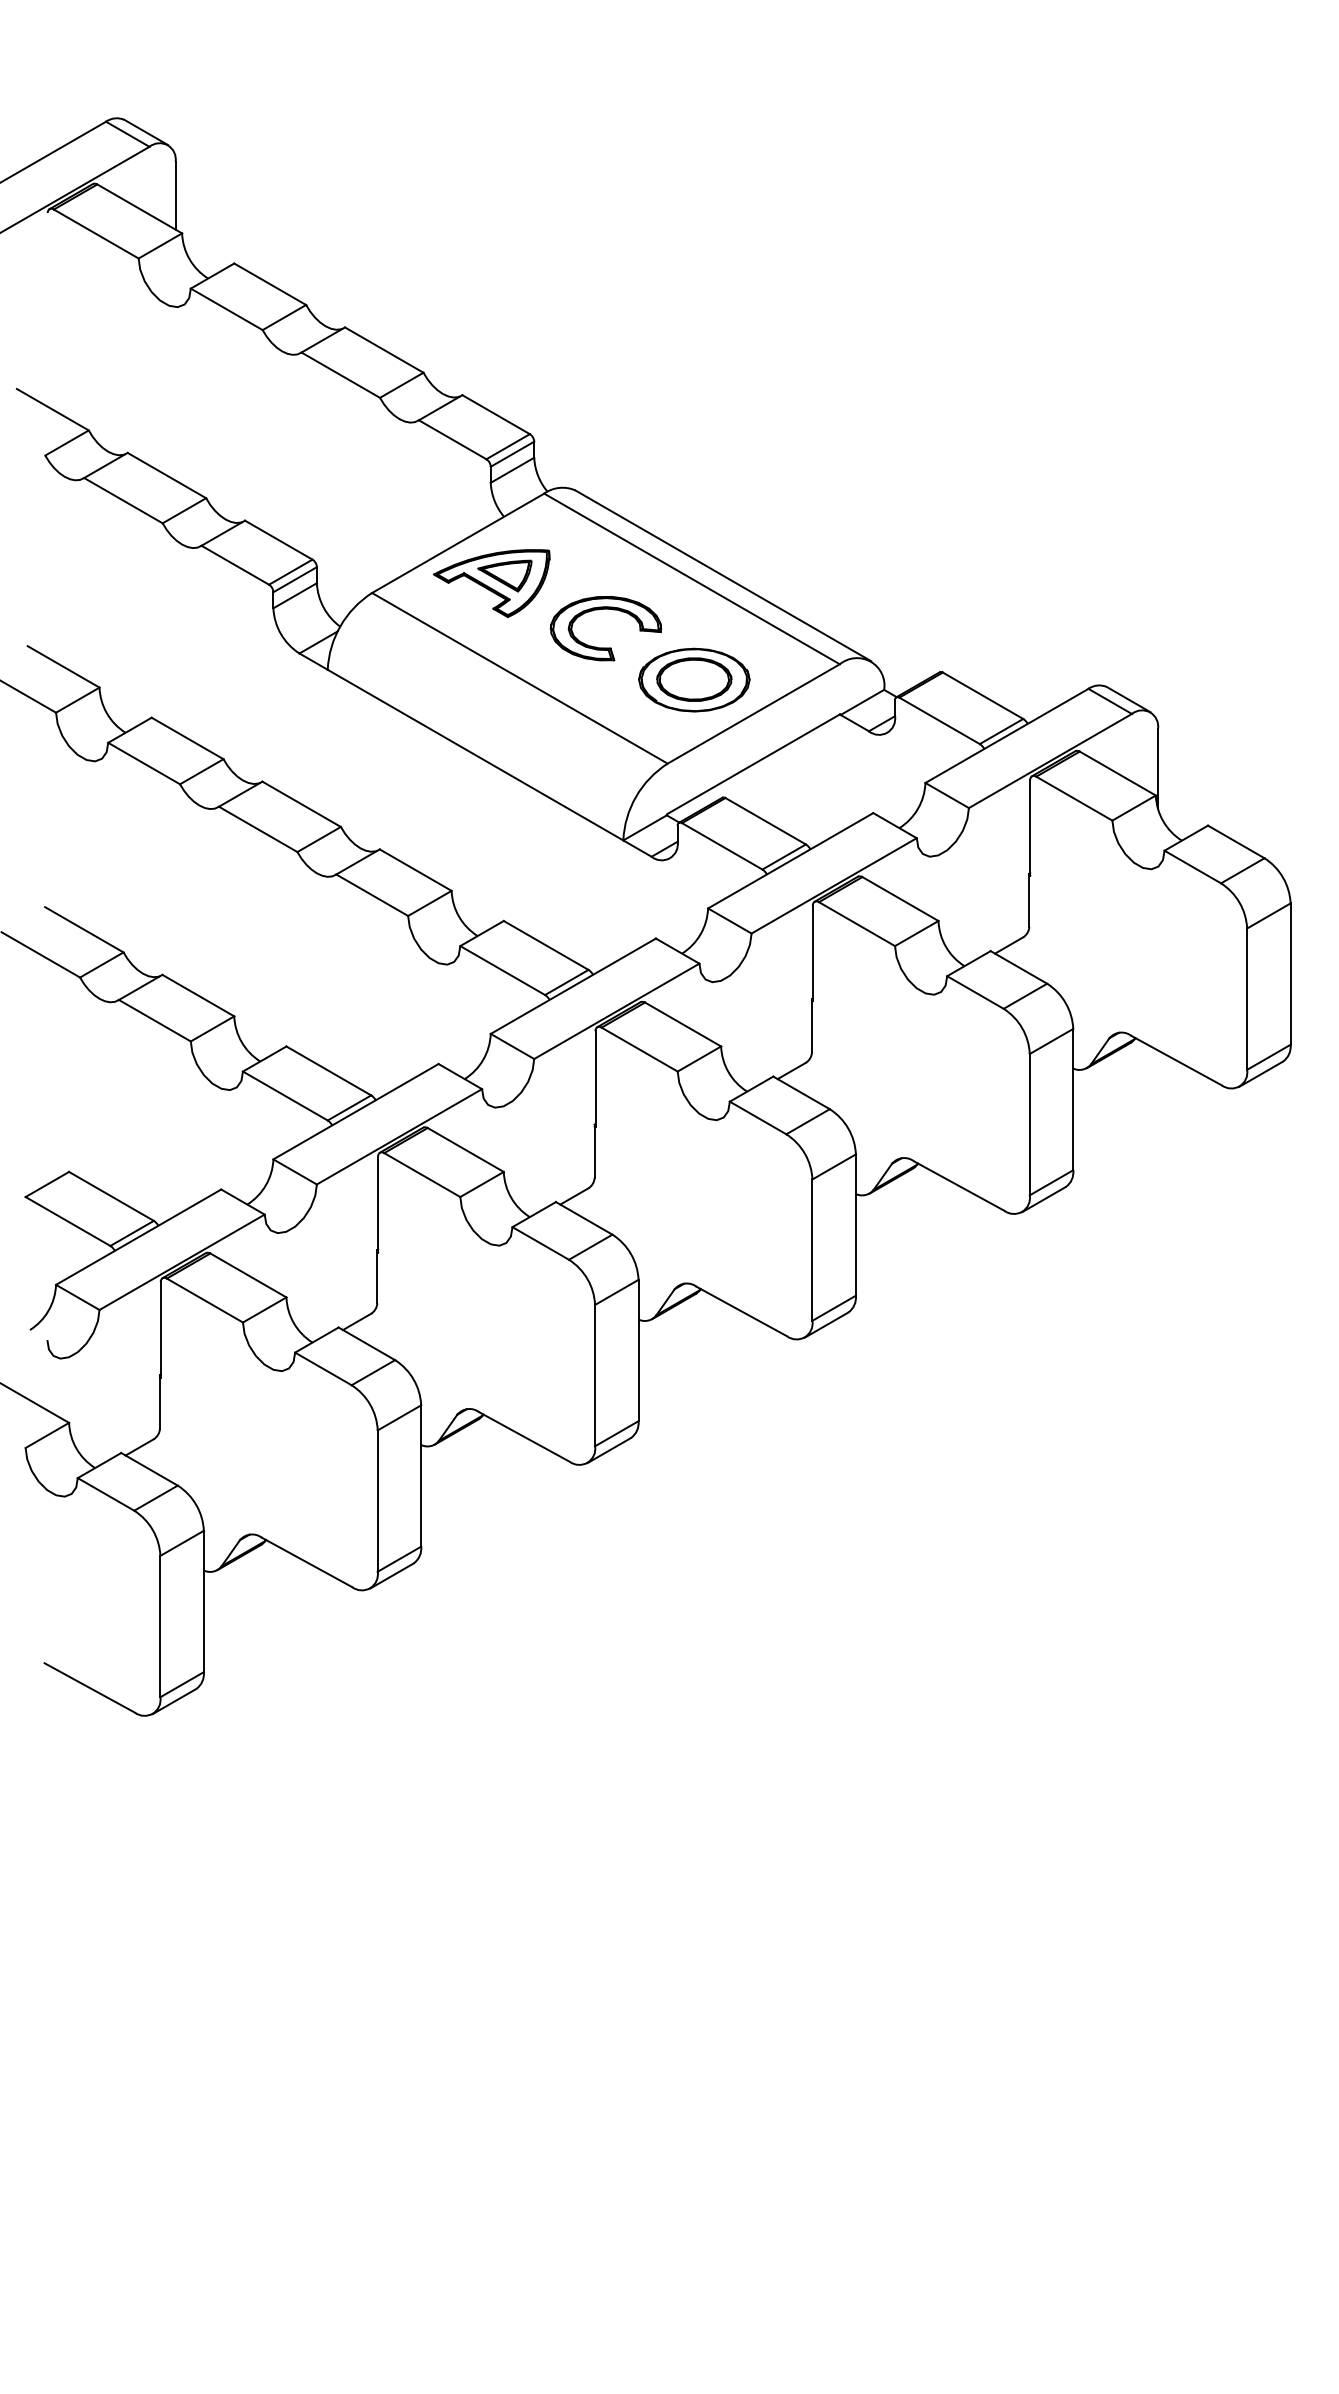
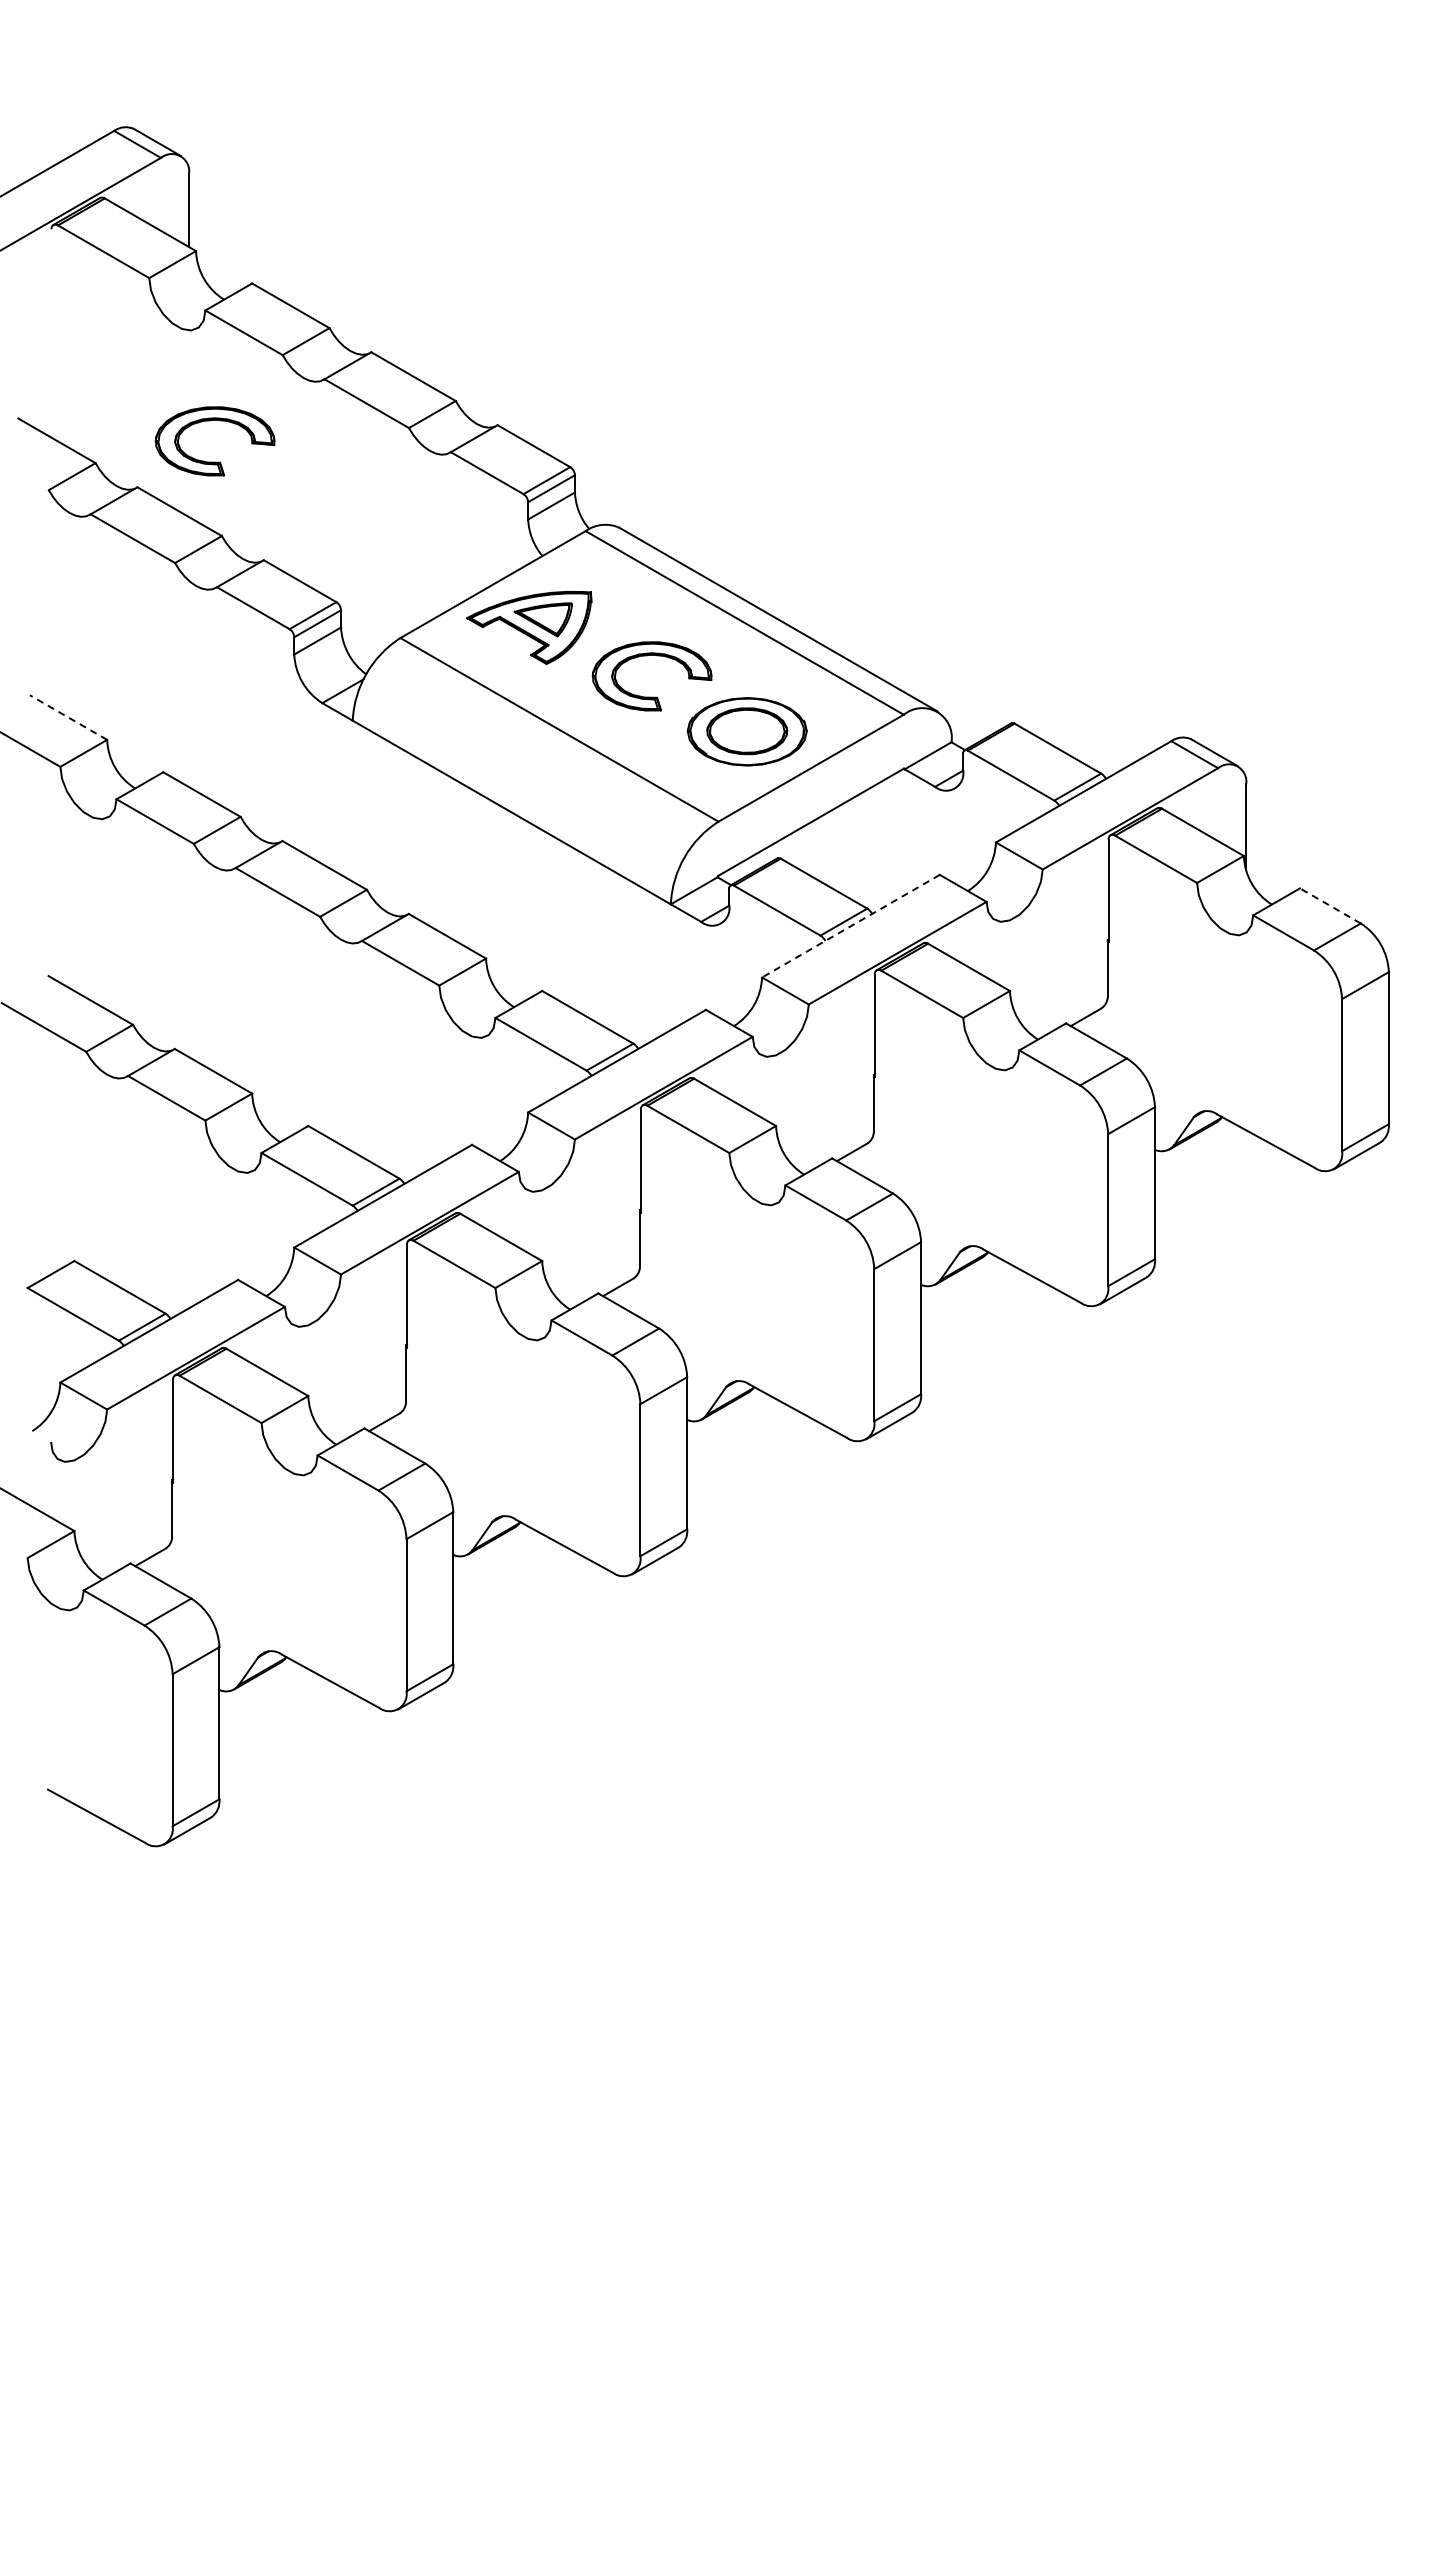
part: (199, 428) -> (214, 461), added
line: (63, 666) -> (68, 717), solid -> dashed
line: (1235, 841) -> (1329, 905), solid -> dashed
line: (790, 861) -> (850, 926), solid -> dashed

